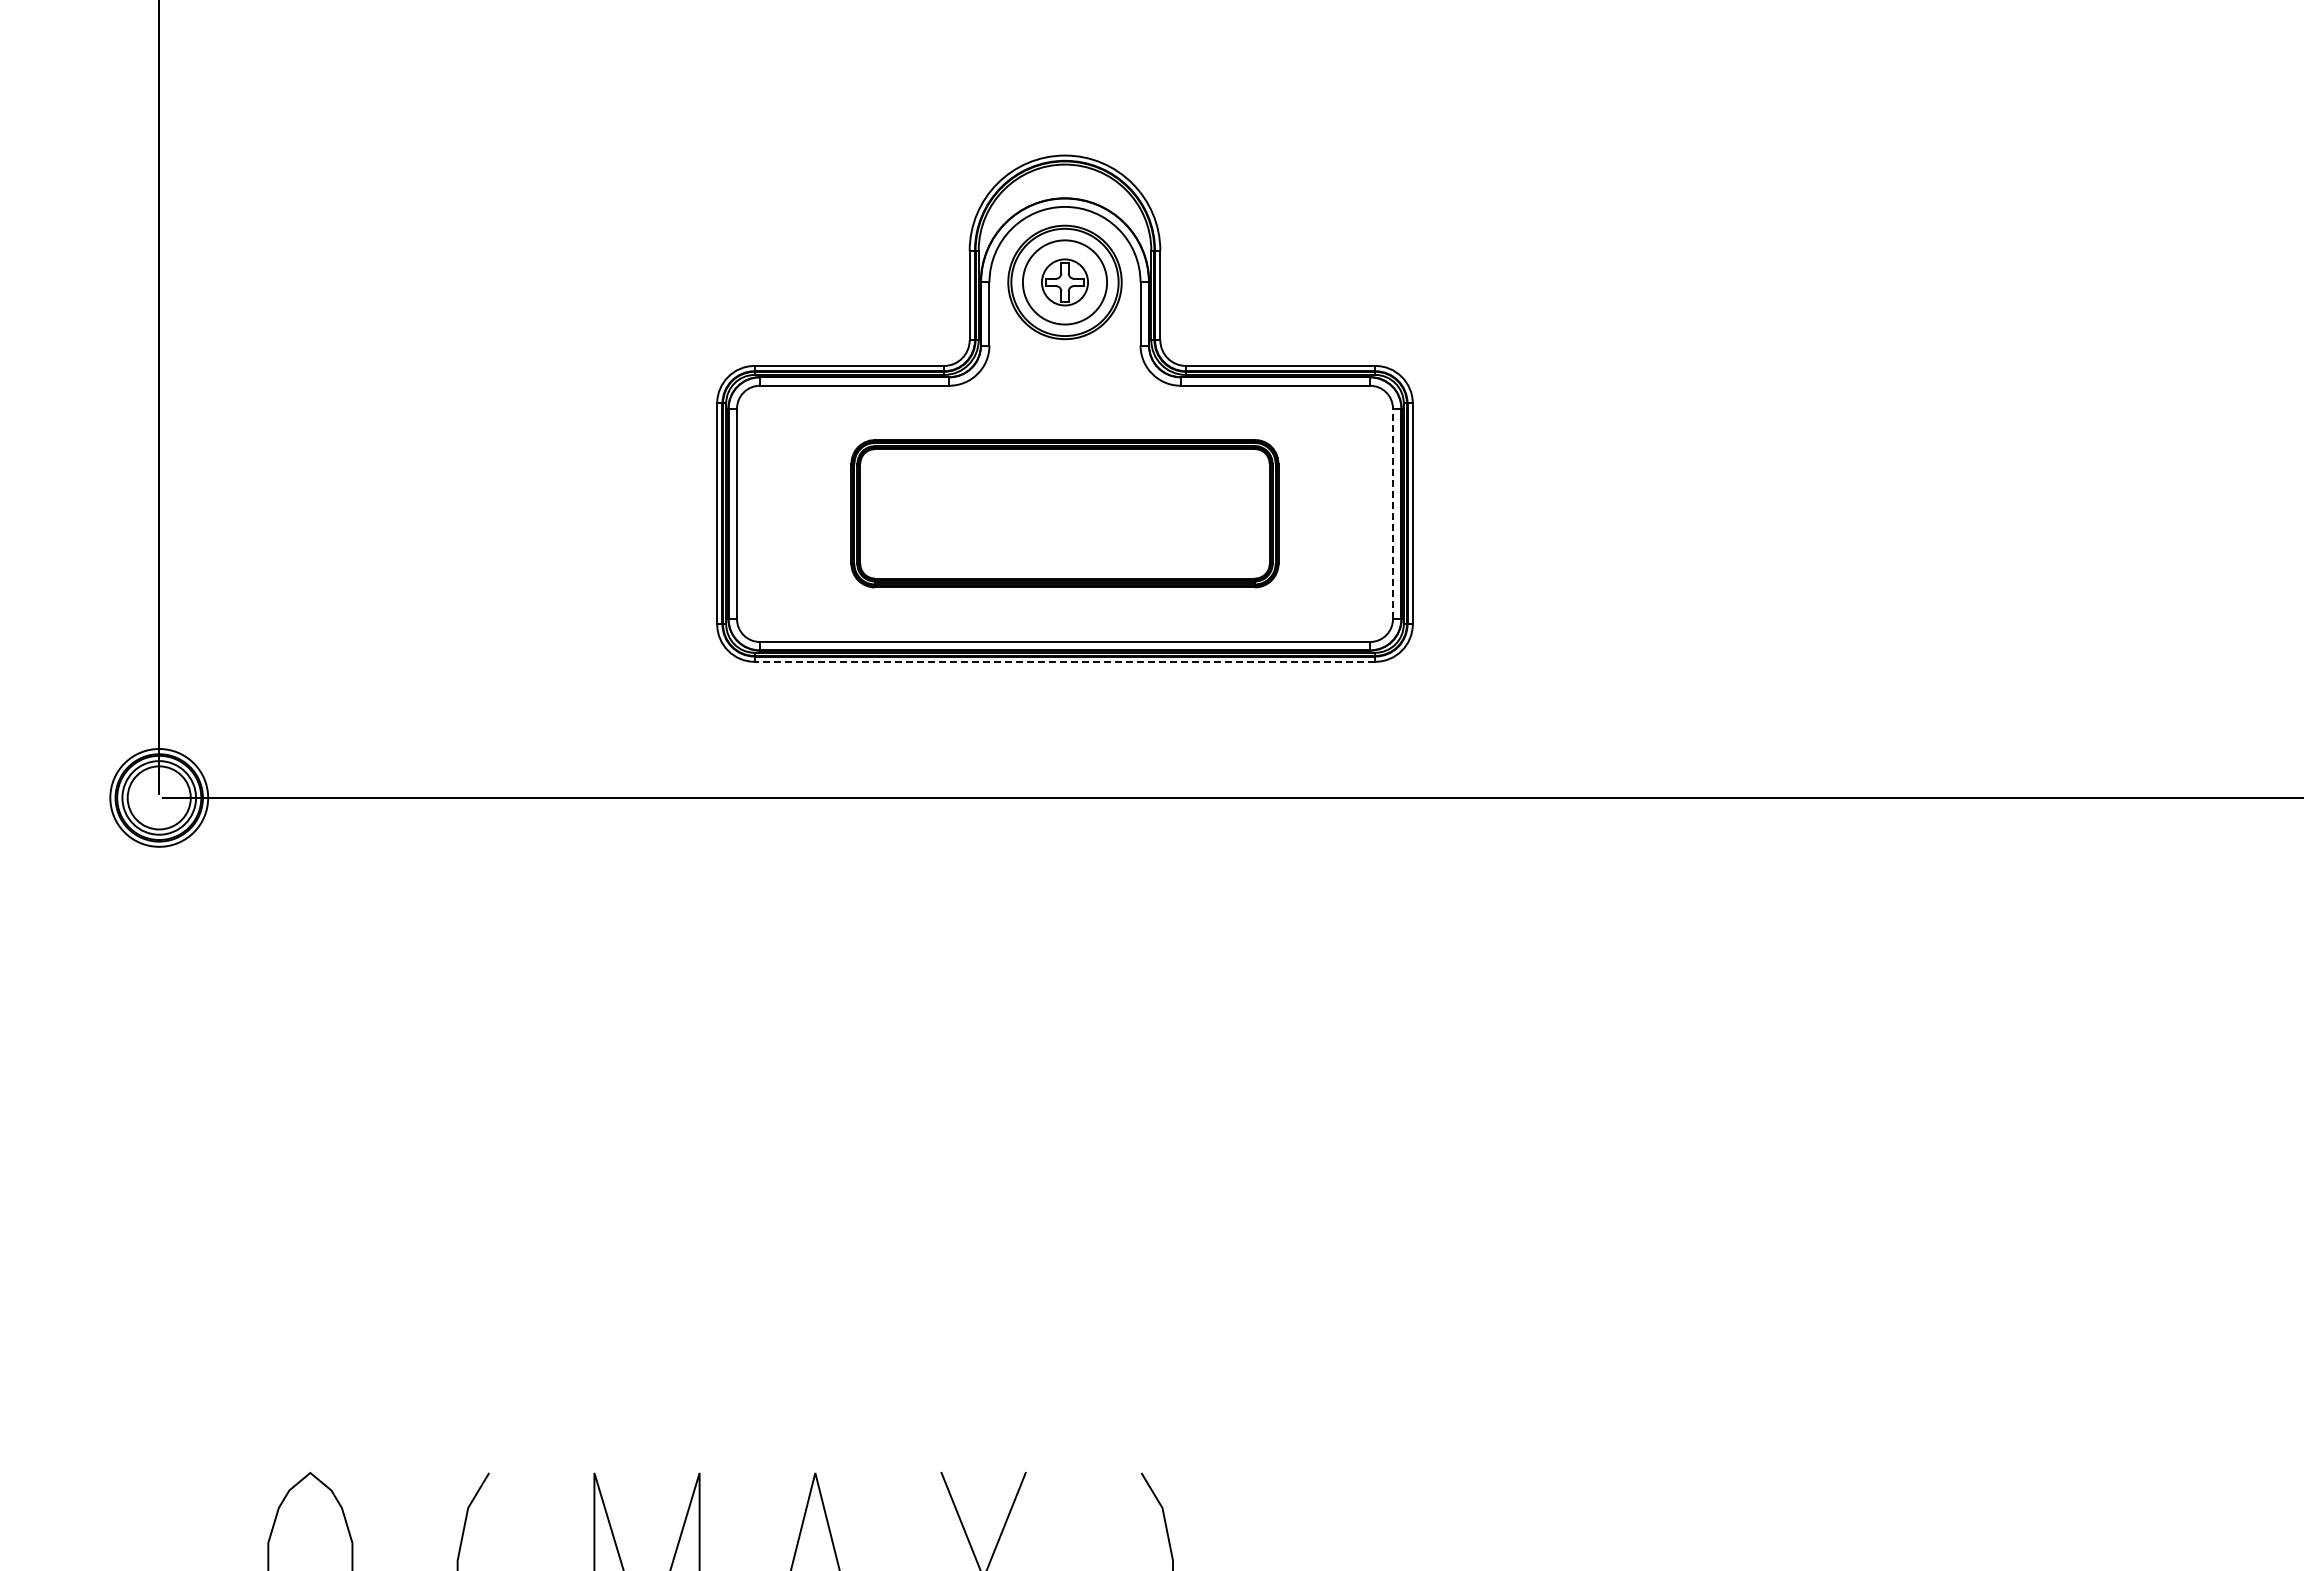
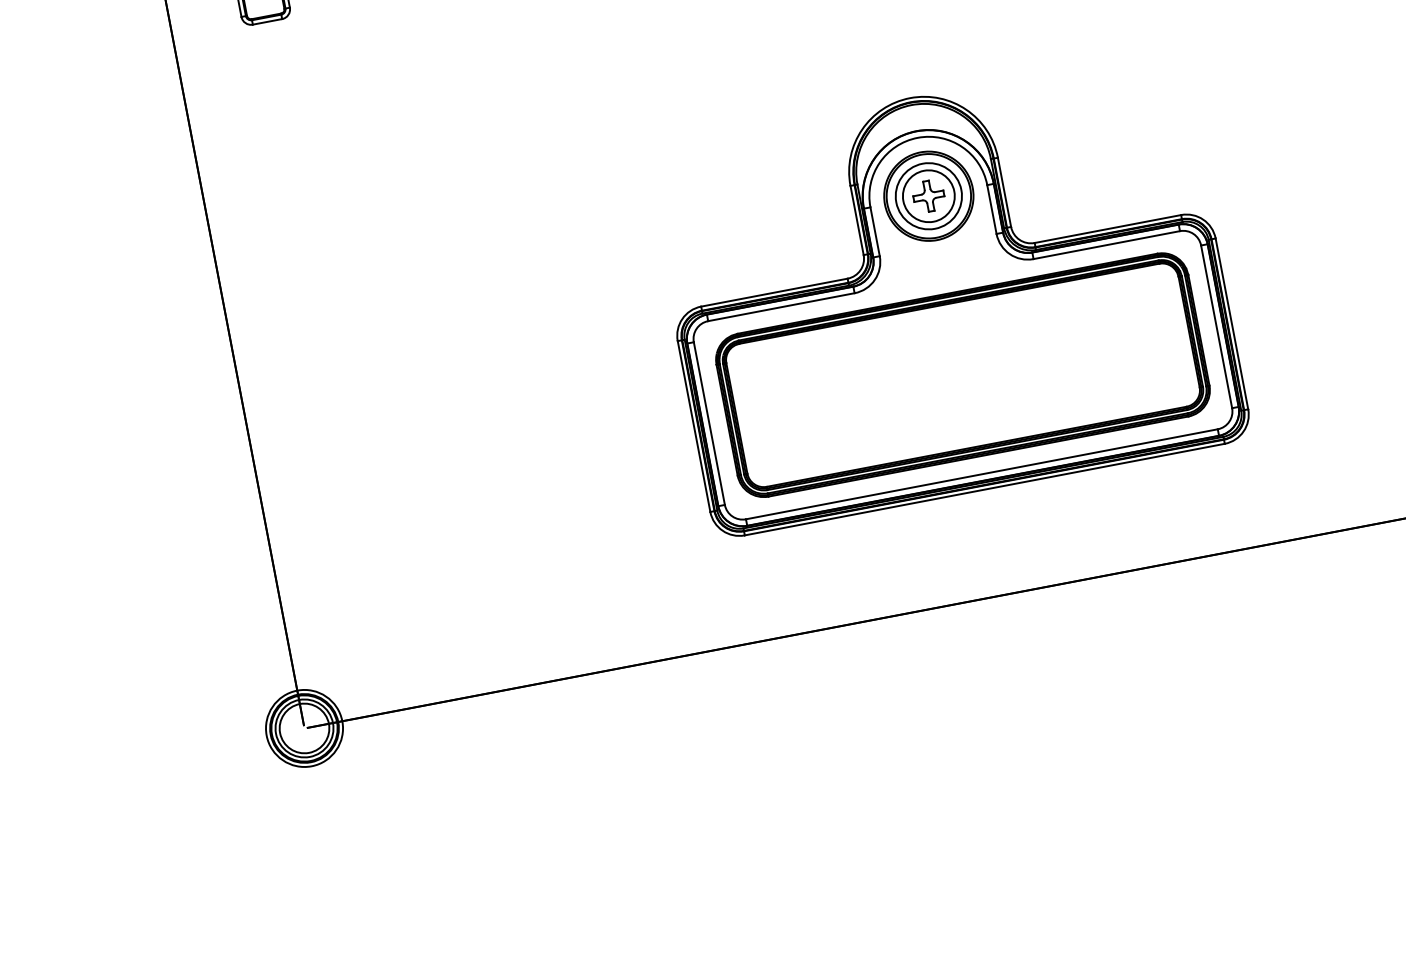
circle: (1064, 282) -> (928, 196), size x1.43
part: (1064, 513) -> (962, 375), size x1.43
line: (1393, 513) -> (1216, 326), dashed -> solid
line: (1064, 661) -> (984, 489), dashed -> solid

